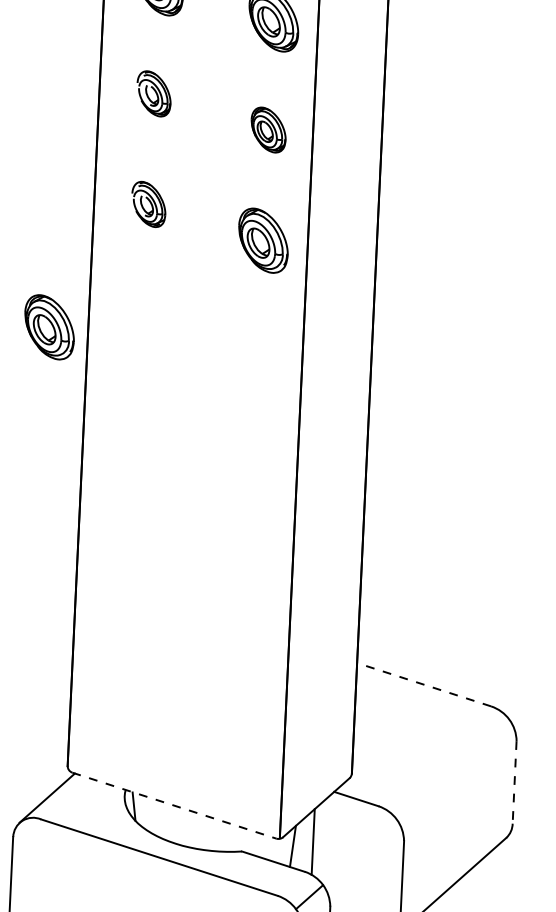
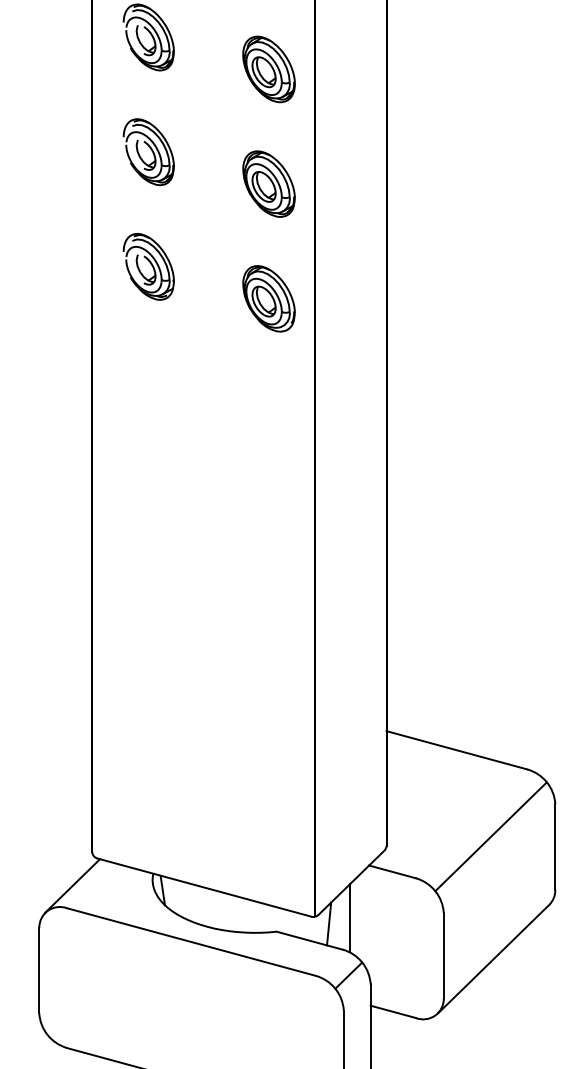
part: (153, 94) -> (148, 152), size x1.43
part: (268, 129) -> (268, 183), size x1.43
part: (148, 204) -> (148, 266), size x1.43
part: (49, 326) -> (51, 398), removed
line: (423, 684) -> (456, 750), dashed -> solid
line: (452, 769) -> (490, 836), added
line: (514, 782) -> (555, 846), dashed -> solid
line: (175, 805) -> (205, 887), dashed -> solid

